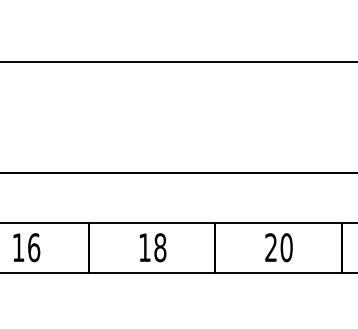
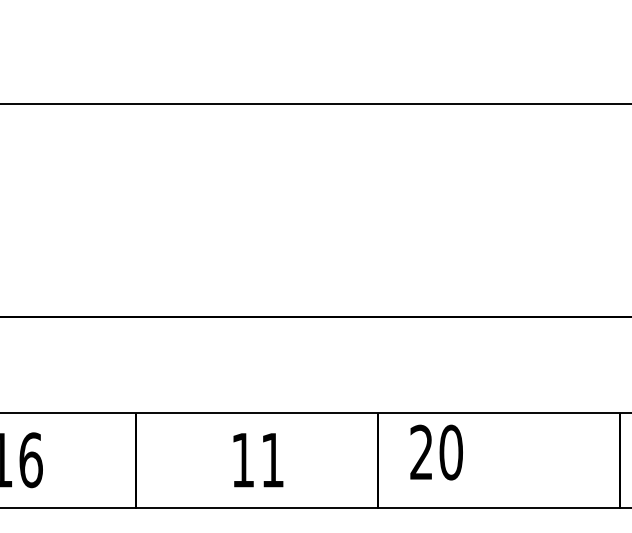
text: (160, 247) -> (272, 459), 18 -> 11
text: (278, 247) -> (435, 452), moved

